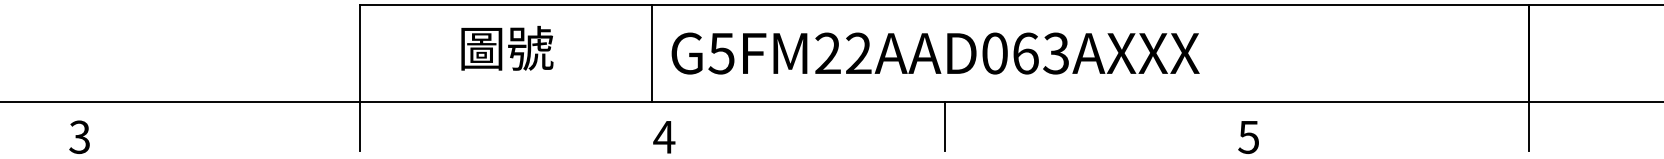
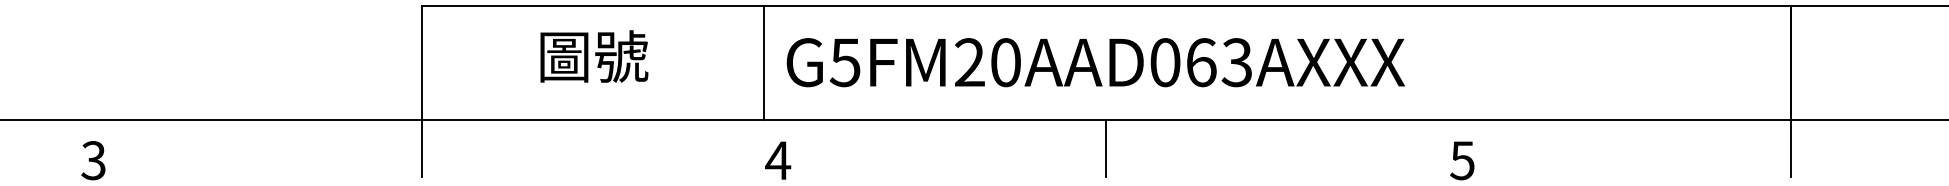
text: (858, 53) -> (1005, 62), G5FM22AAD063AXXX -> G5FM20AAD063AXXX

